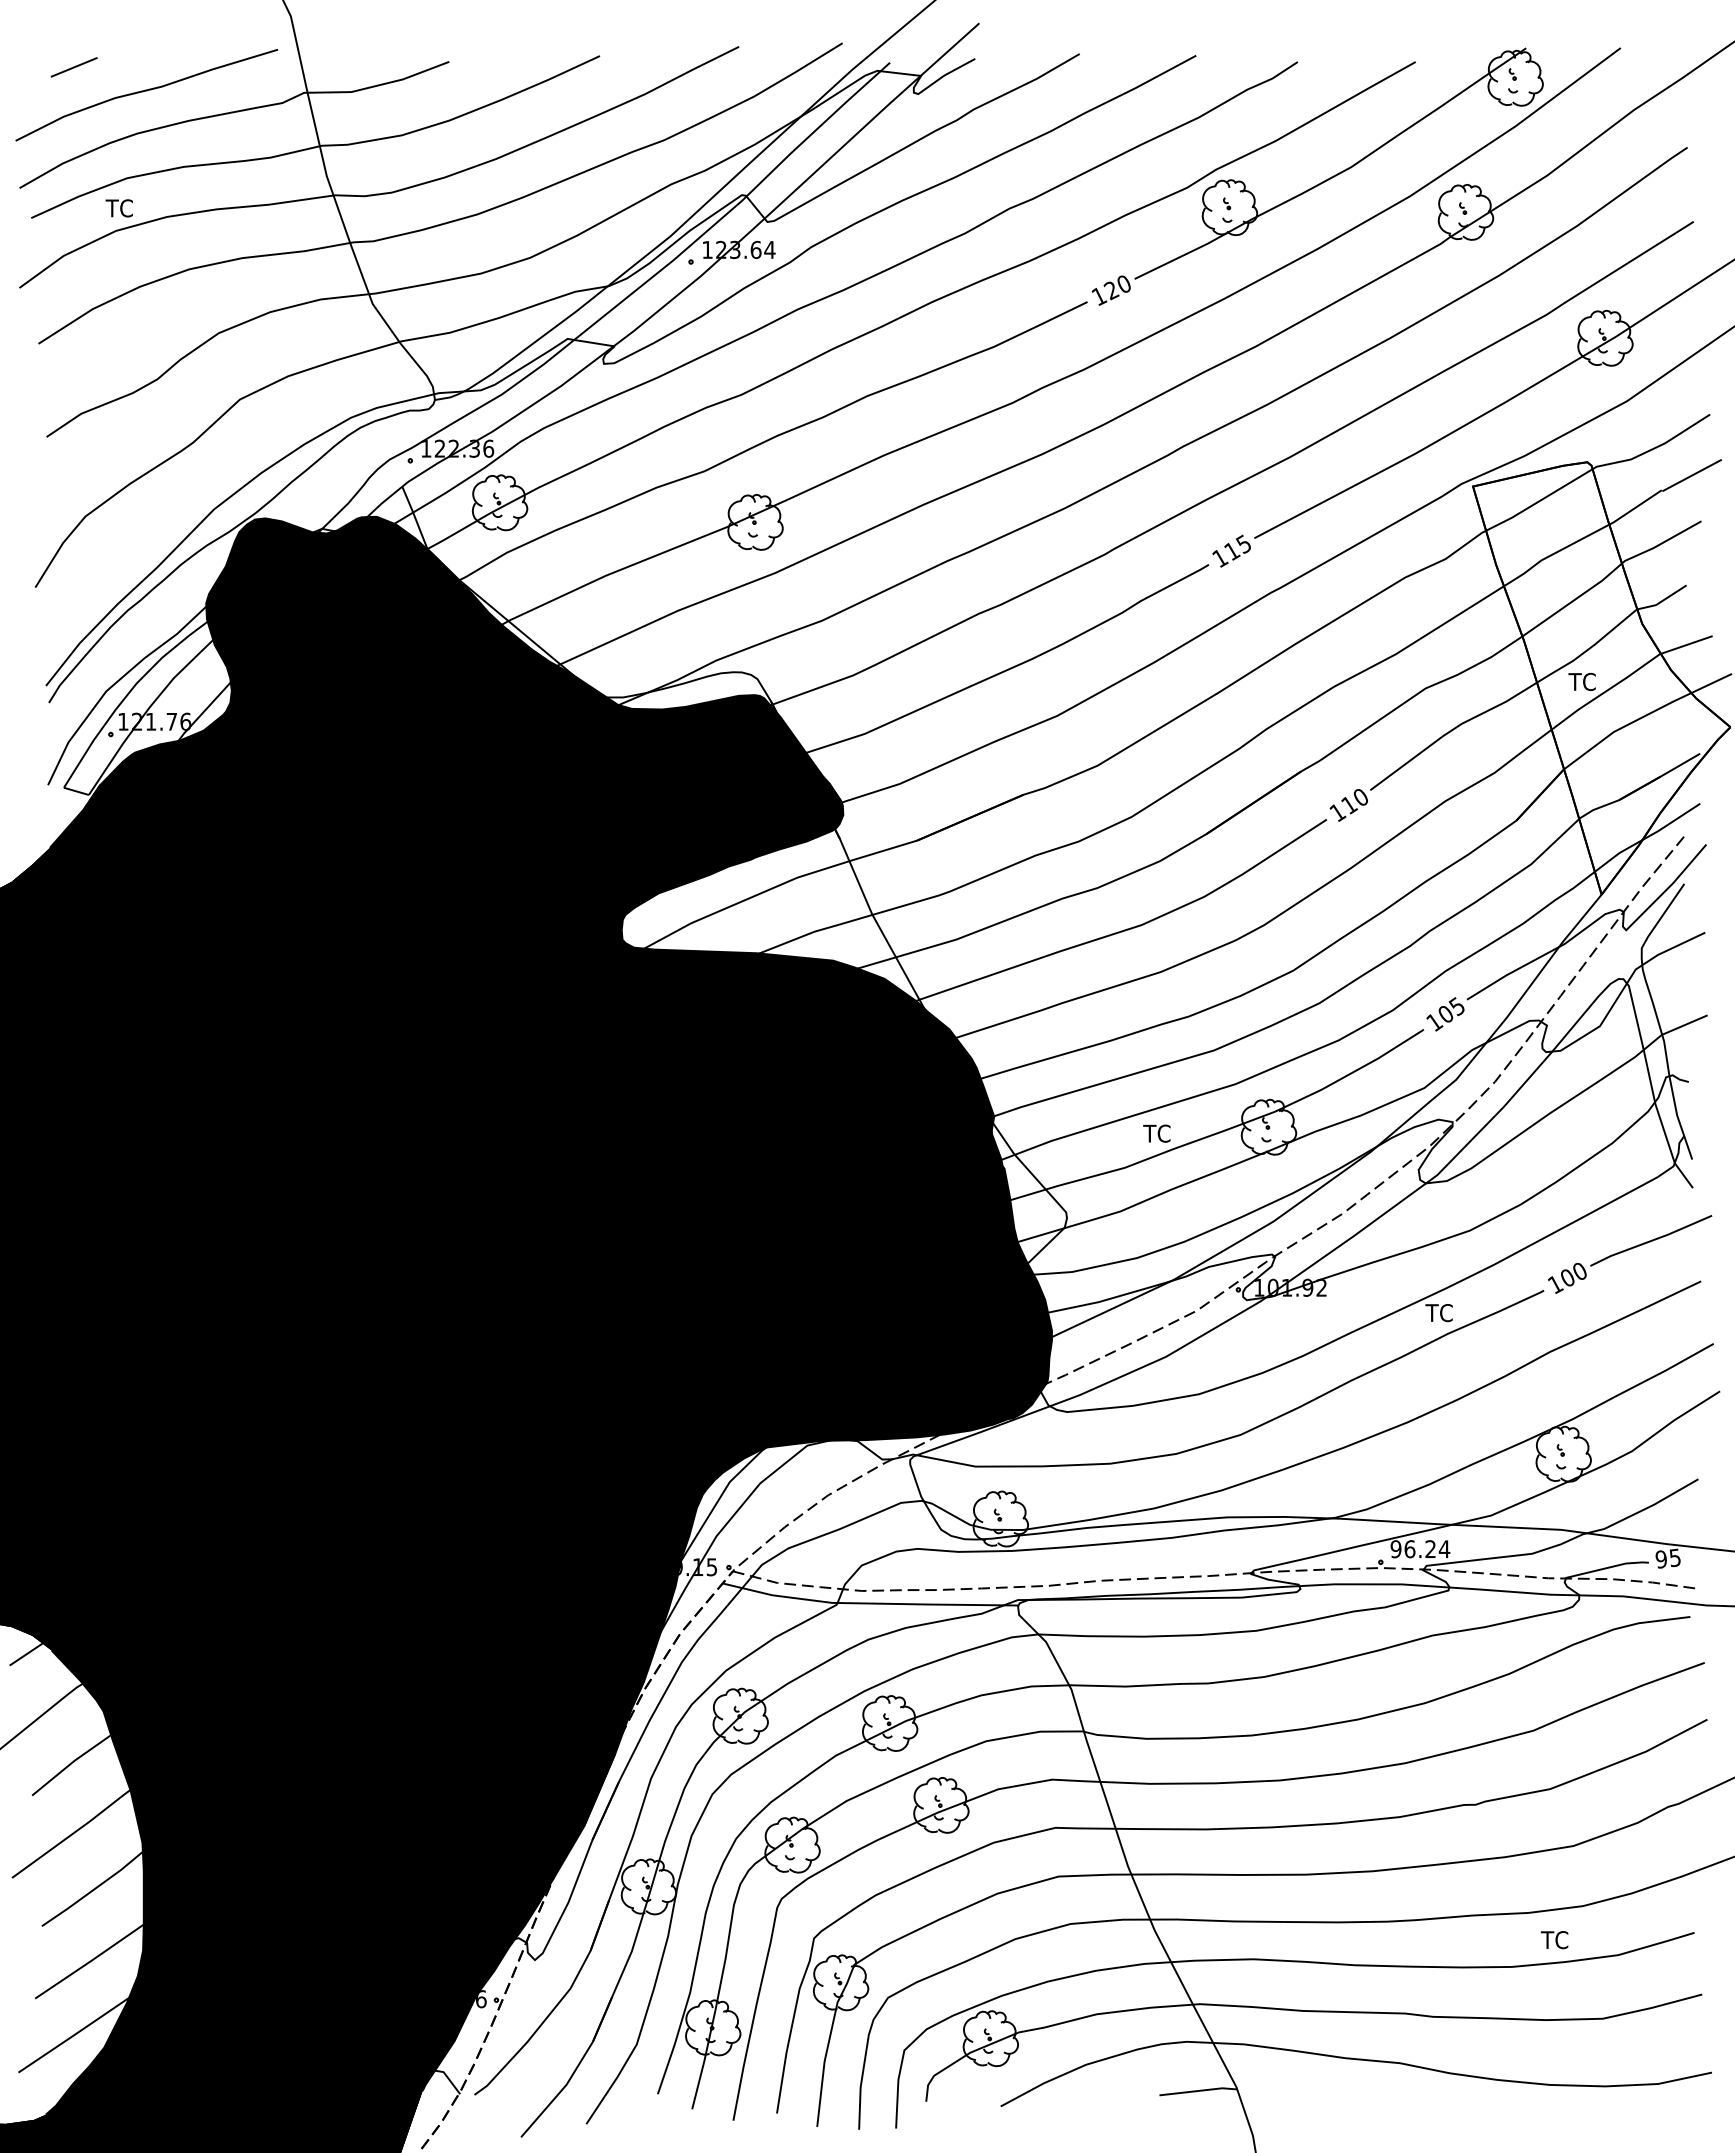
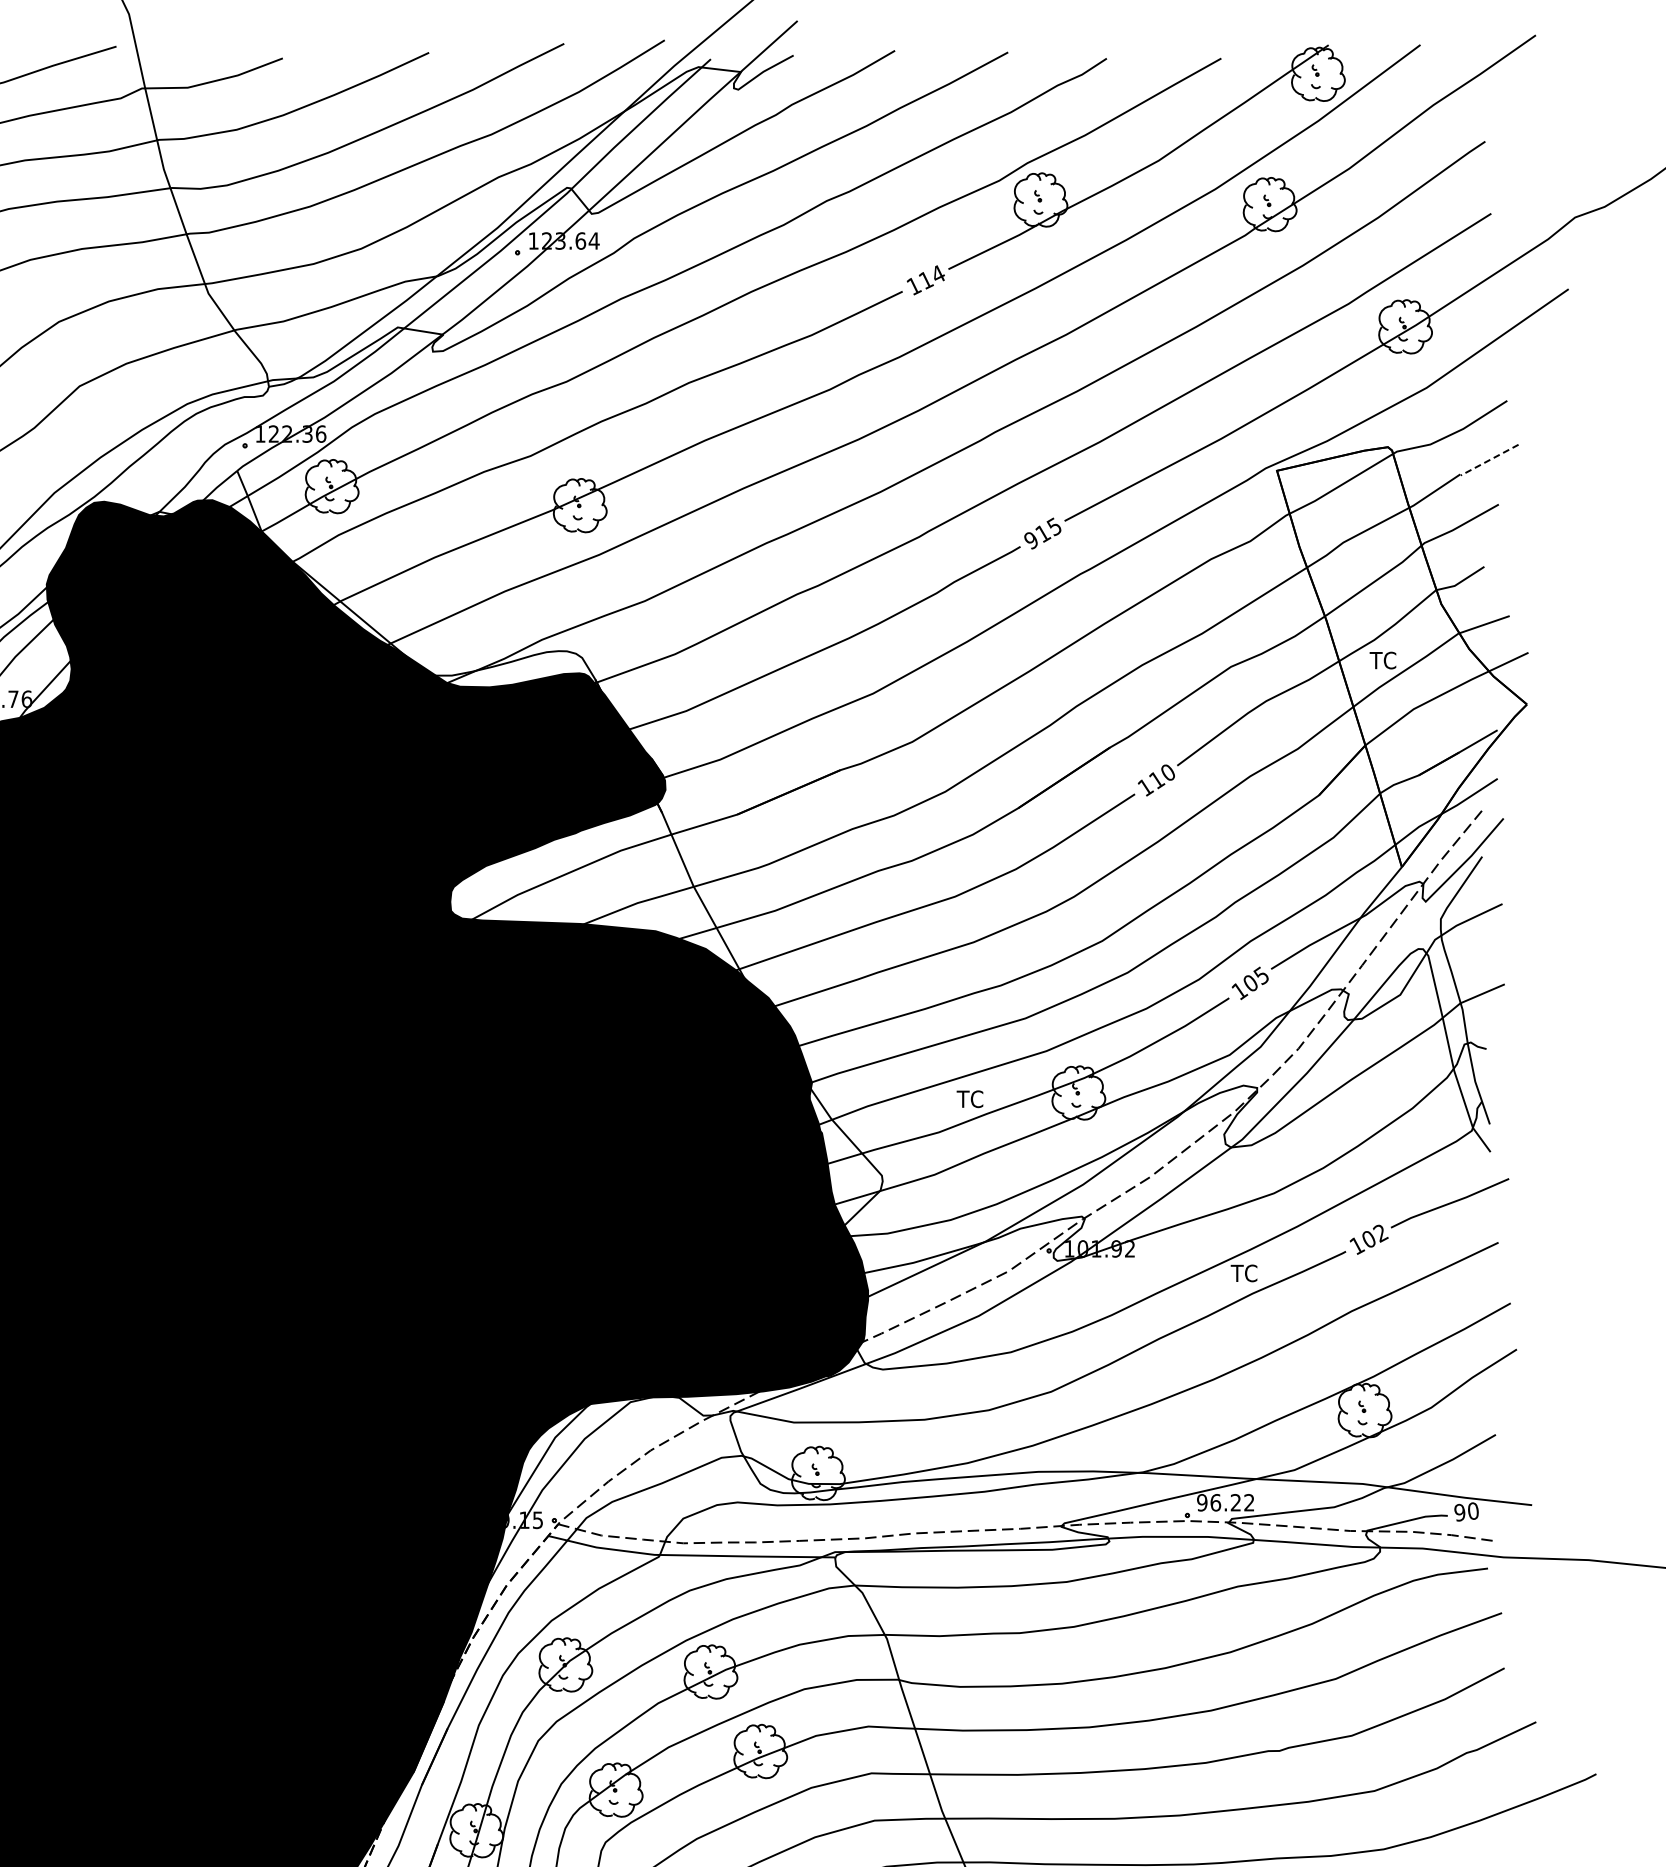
text: (1117, 287) -> (931, 277), 120 -> 114
line: (1692, 475) -> (1490, 460), solid -> dashed
text: (1220, 558) -> (1031, 540), 115 -> 915
text: (1579, 1272) -> (1380, 1234), 100 -> 102
text: (1444, 1548) -> (1249, 1502), 96.24 -> 96.22
text: (1674, 1557) -> (1472, 1510), 95 -> 90

